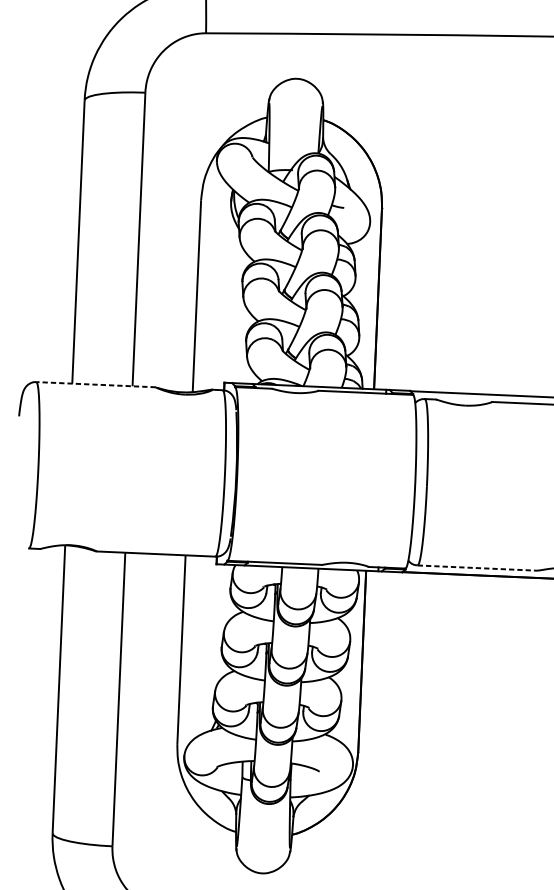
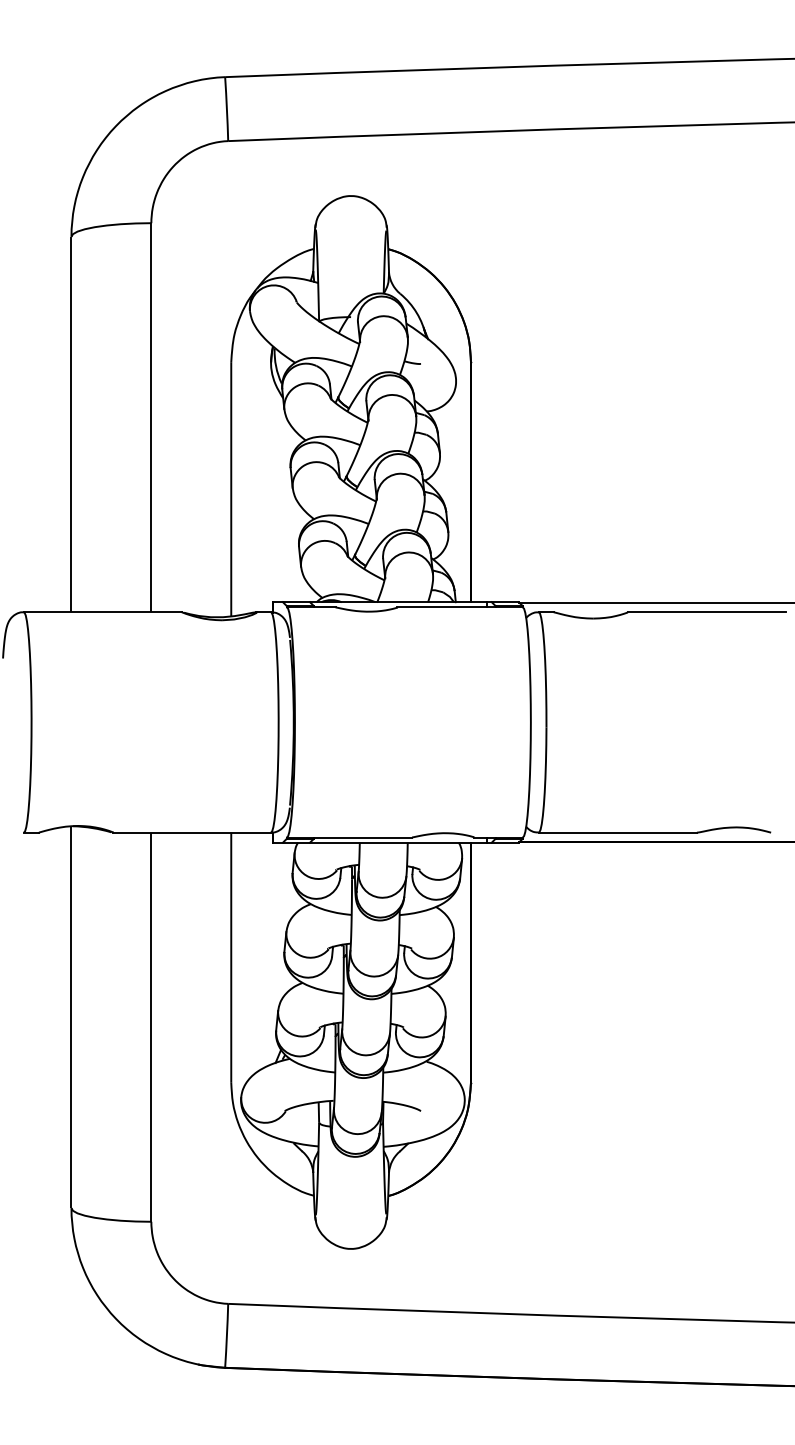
line: (95, 384) -> (102, 612), dashed -> solid
line: (477, 567) -> (618, 832), dashed -> solid

